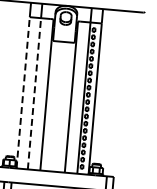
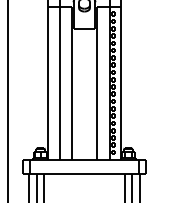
line: (23, 91) -> (48, 82), dashed -> solid
line: (34, 92) -> (59, 82), dashed -> solid

